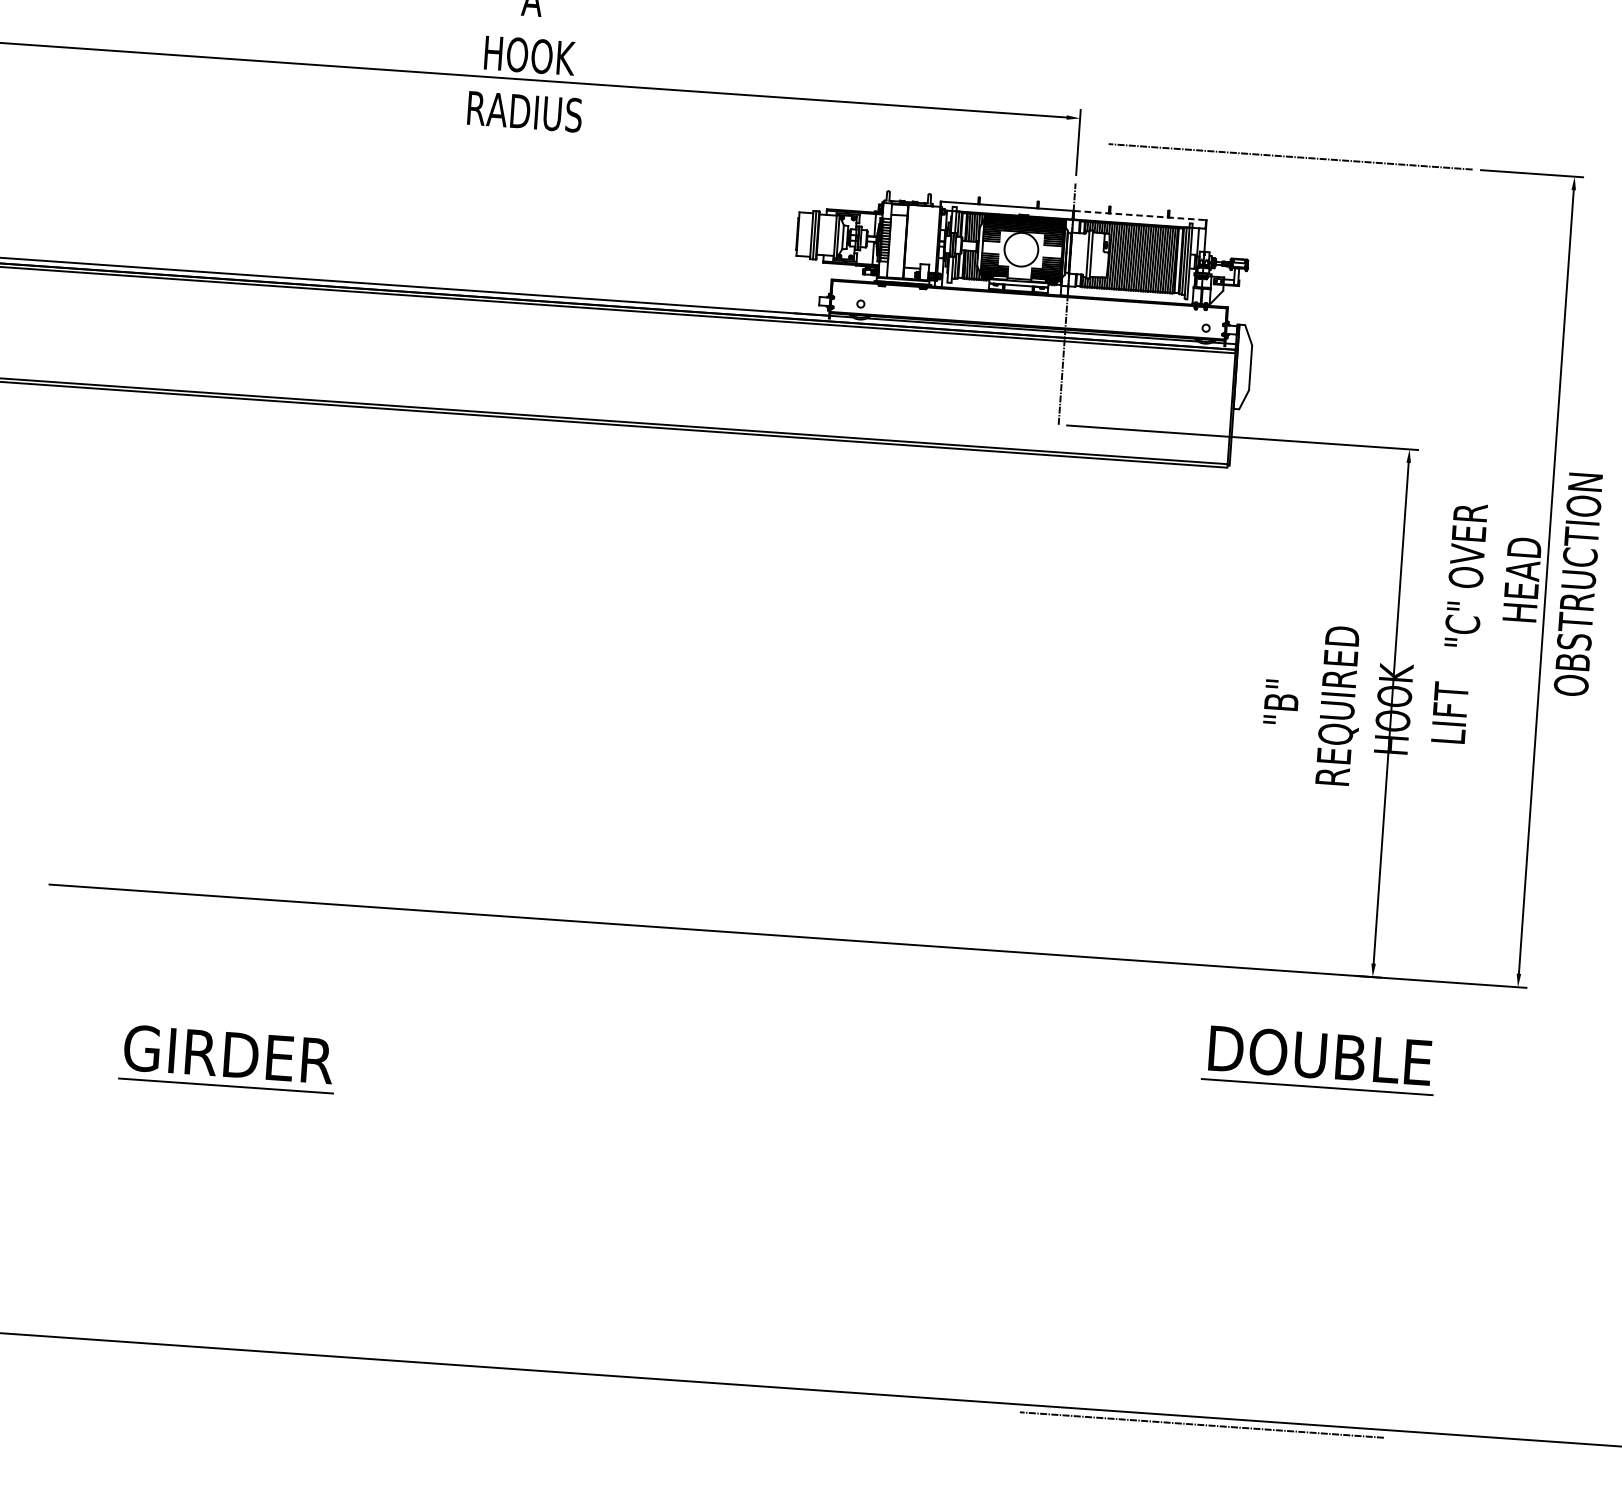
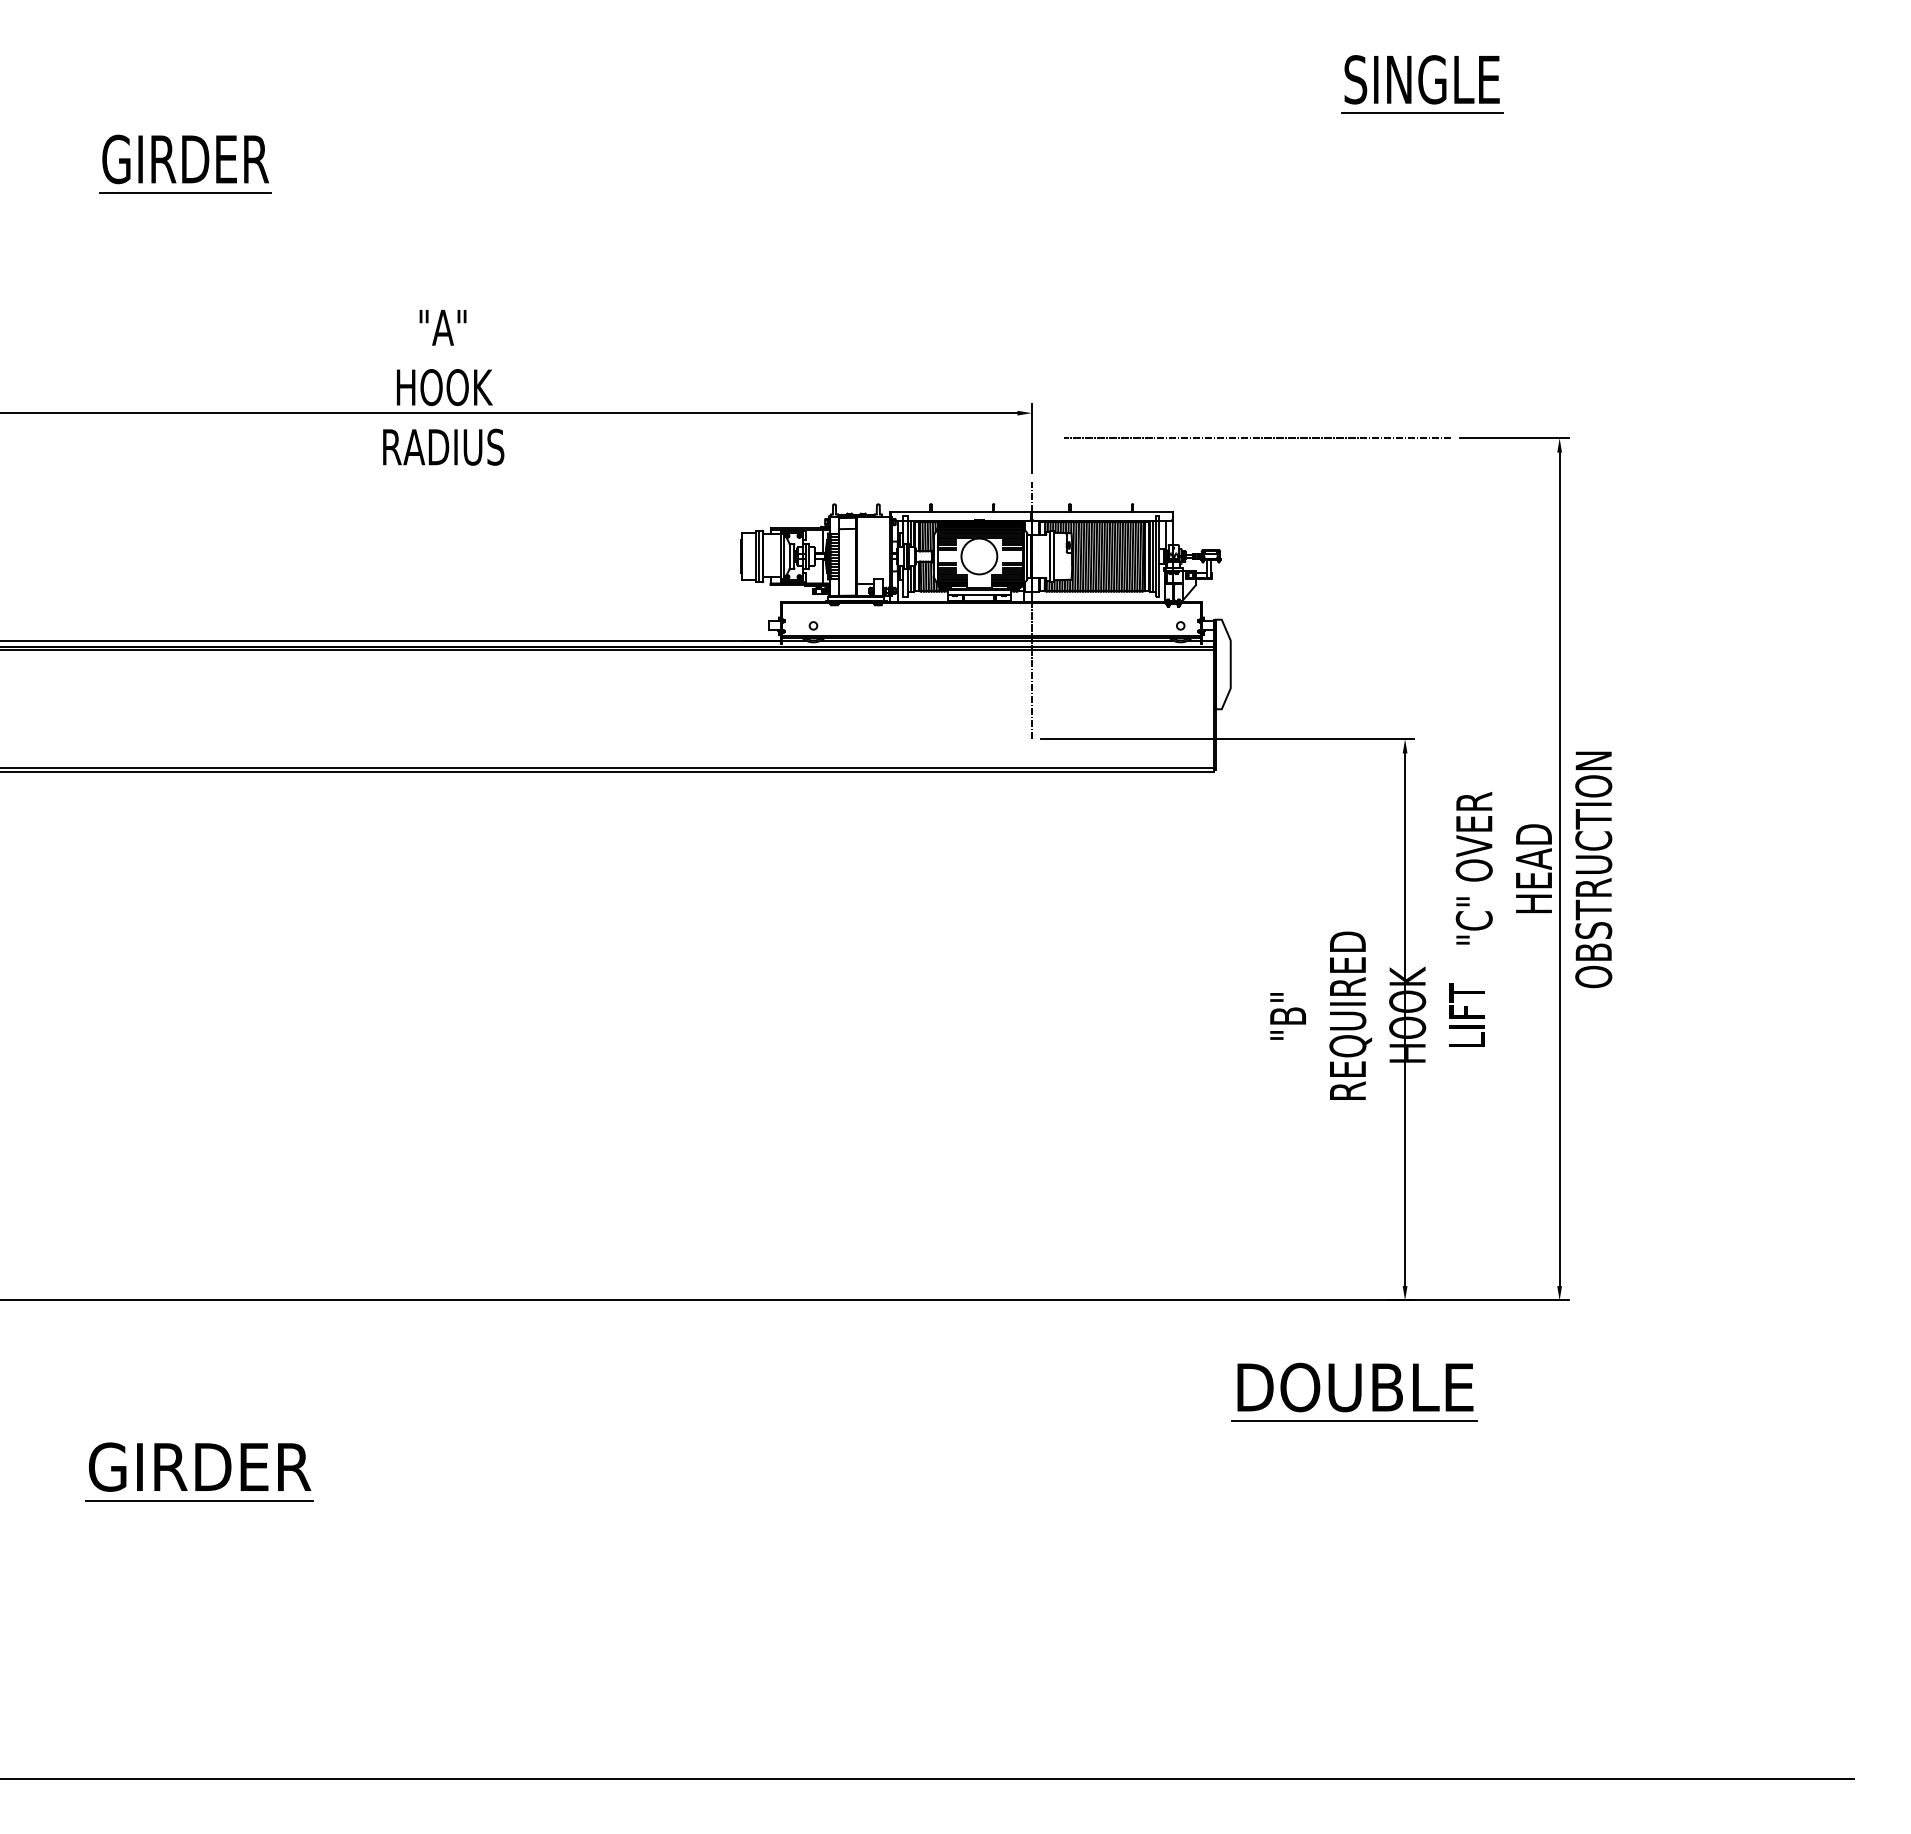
line: (1141, 215) -> (1103, 511), dashed -> solid
line: (1202, 1424) -> (1257, 1786), removed

